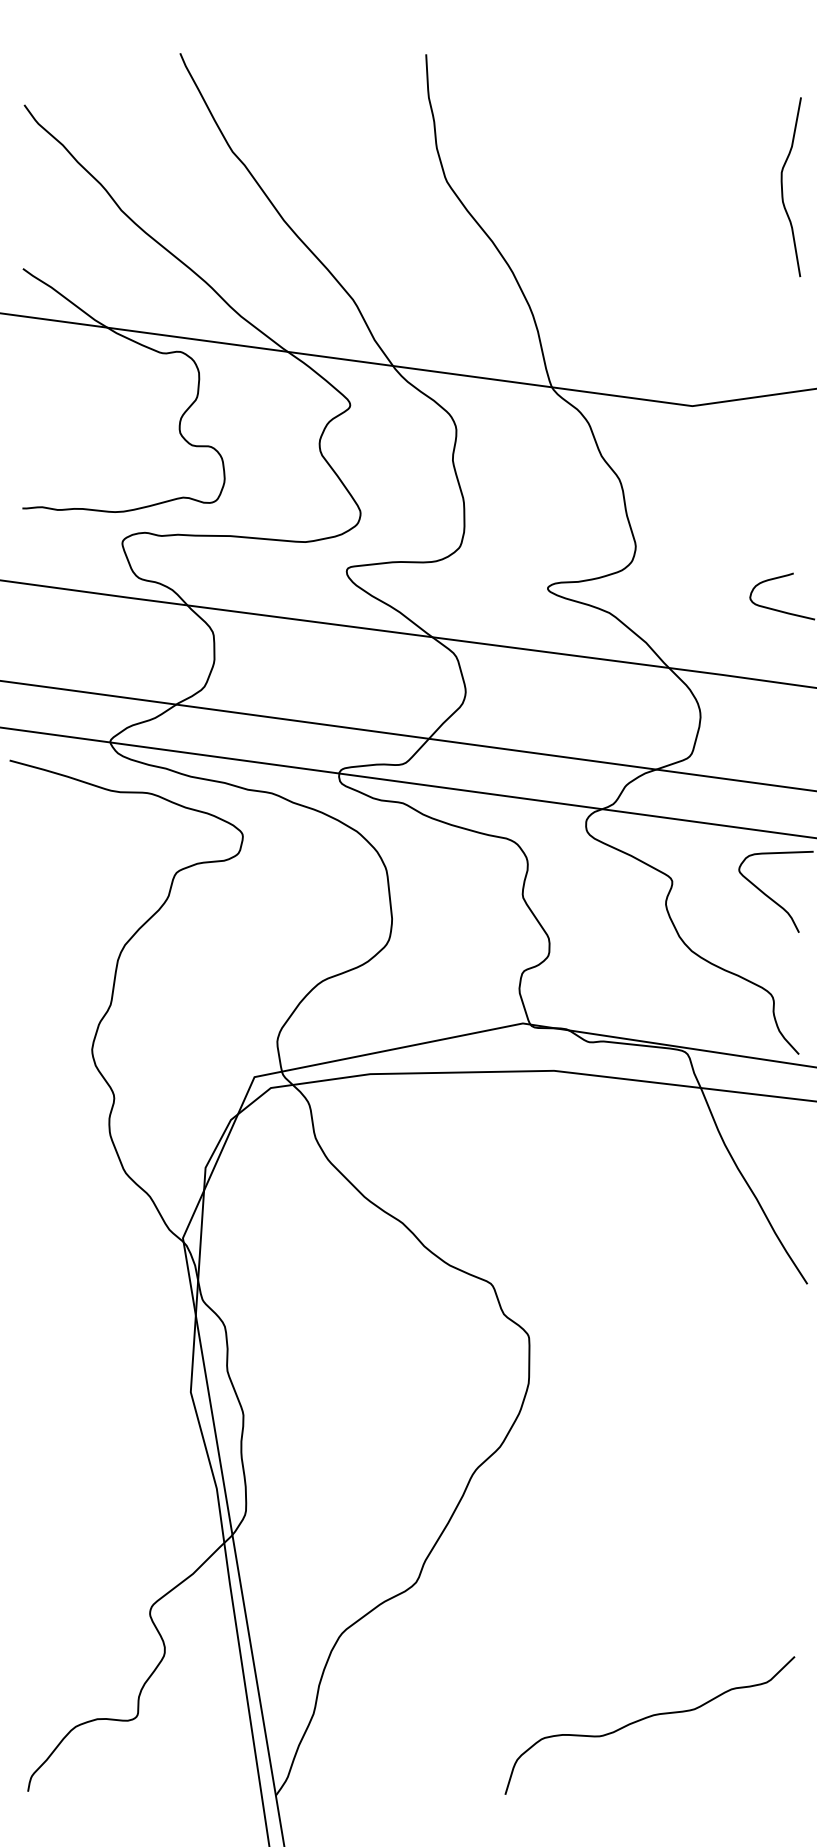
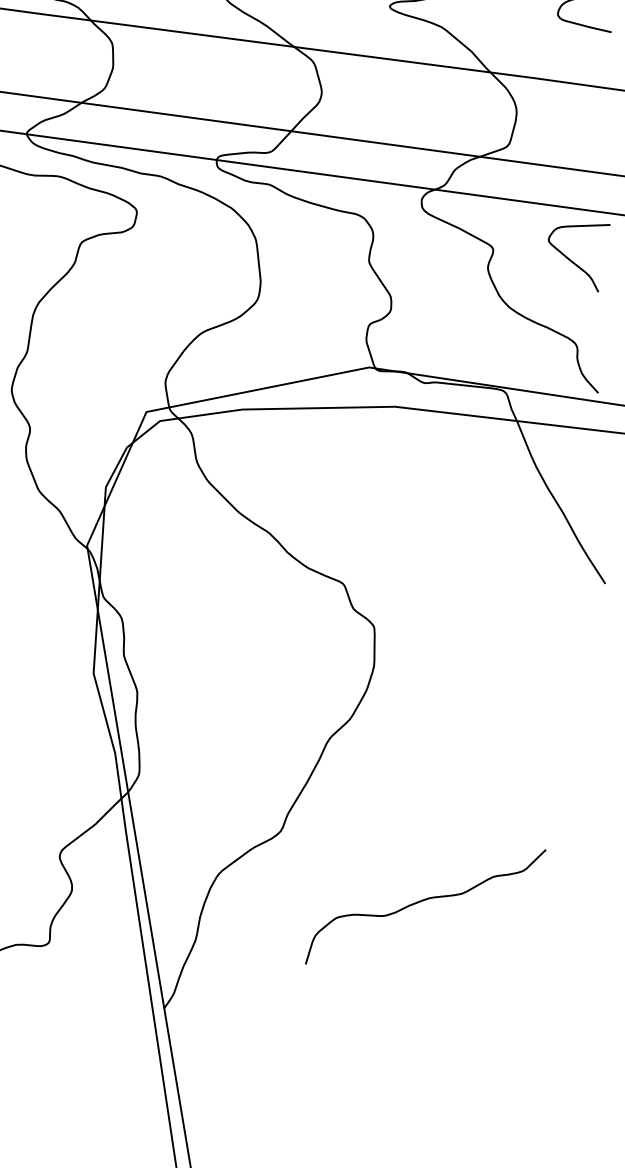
curve: (645, 1719) -> (422, 901), moved

